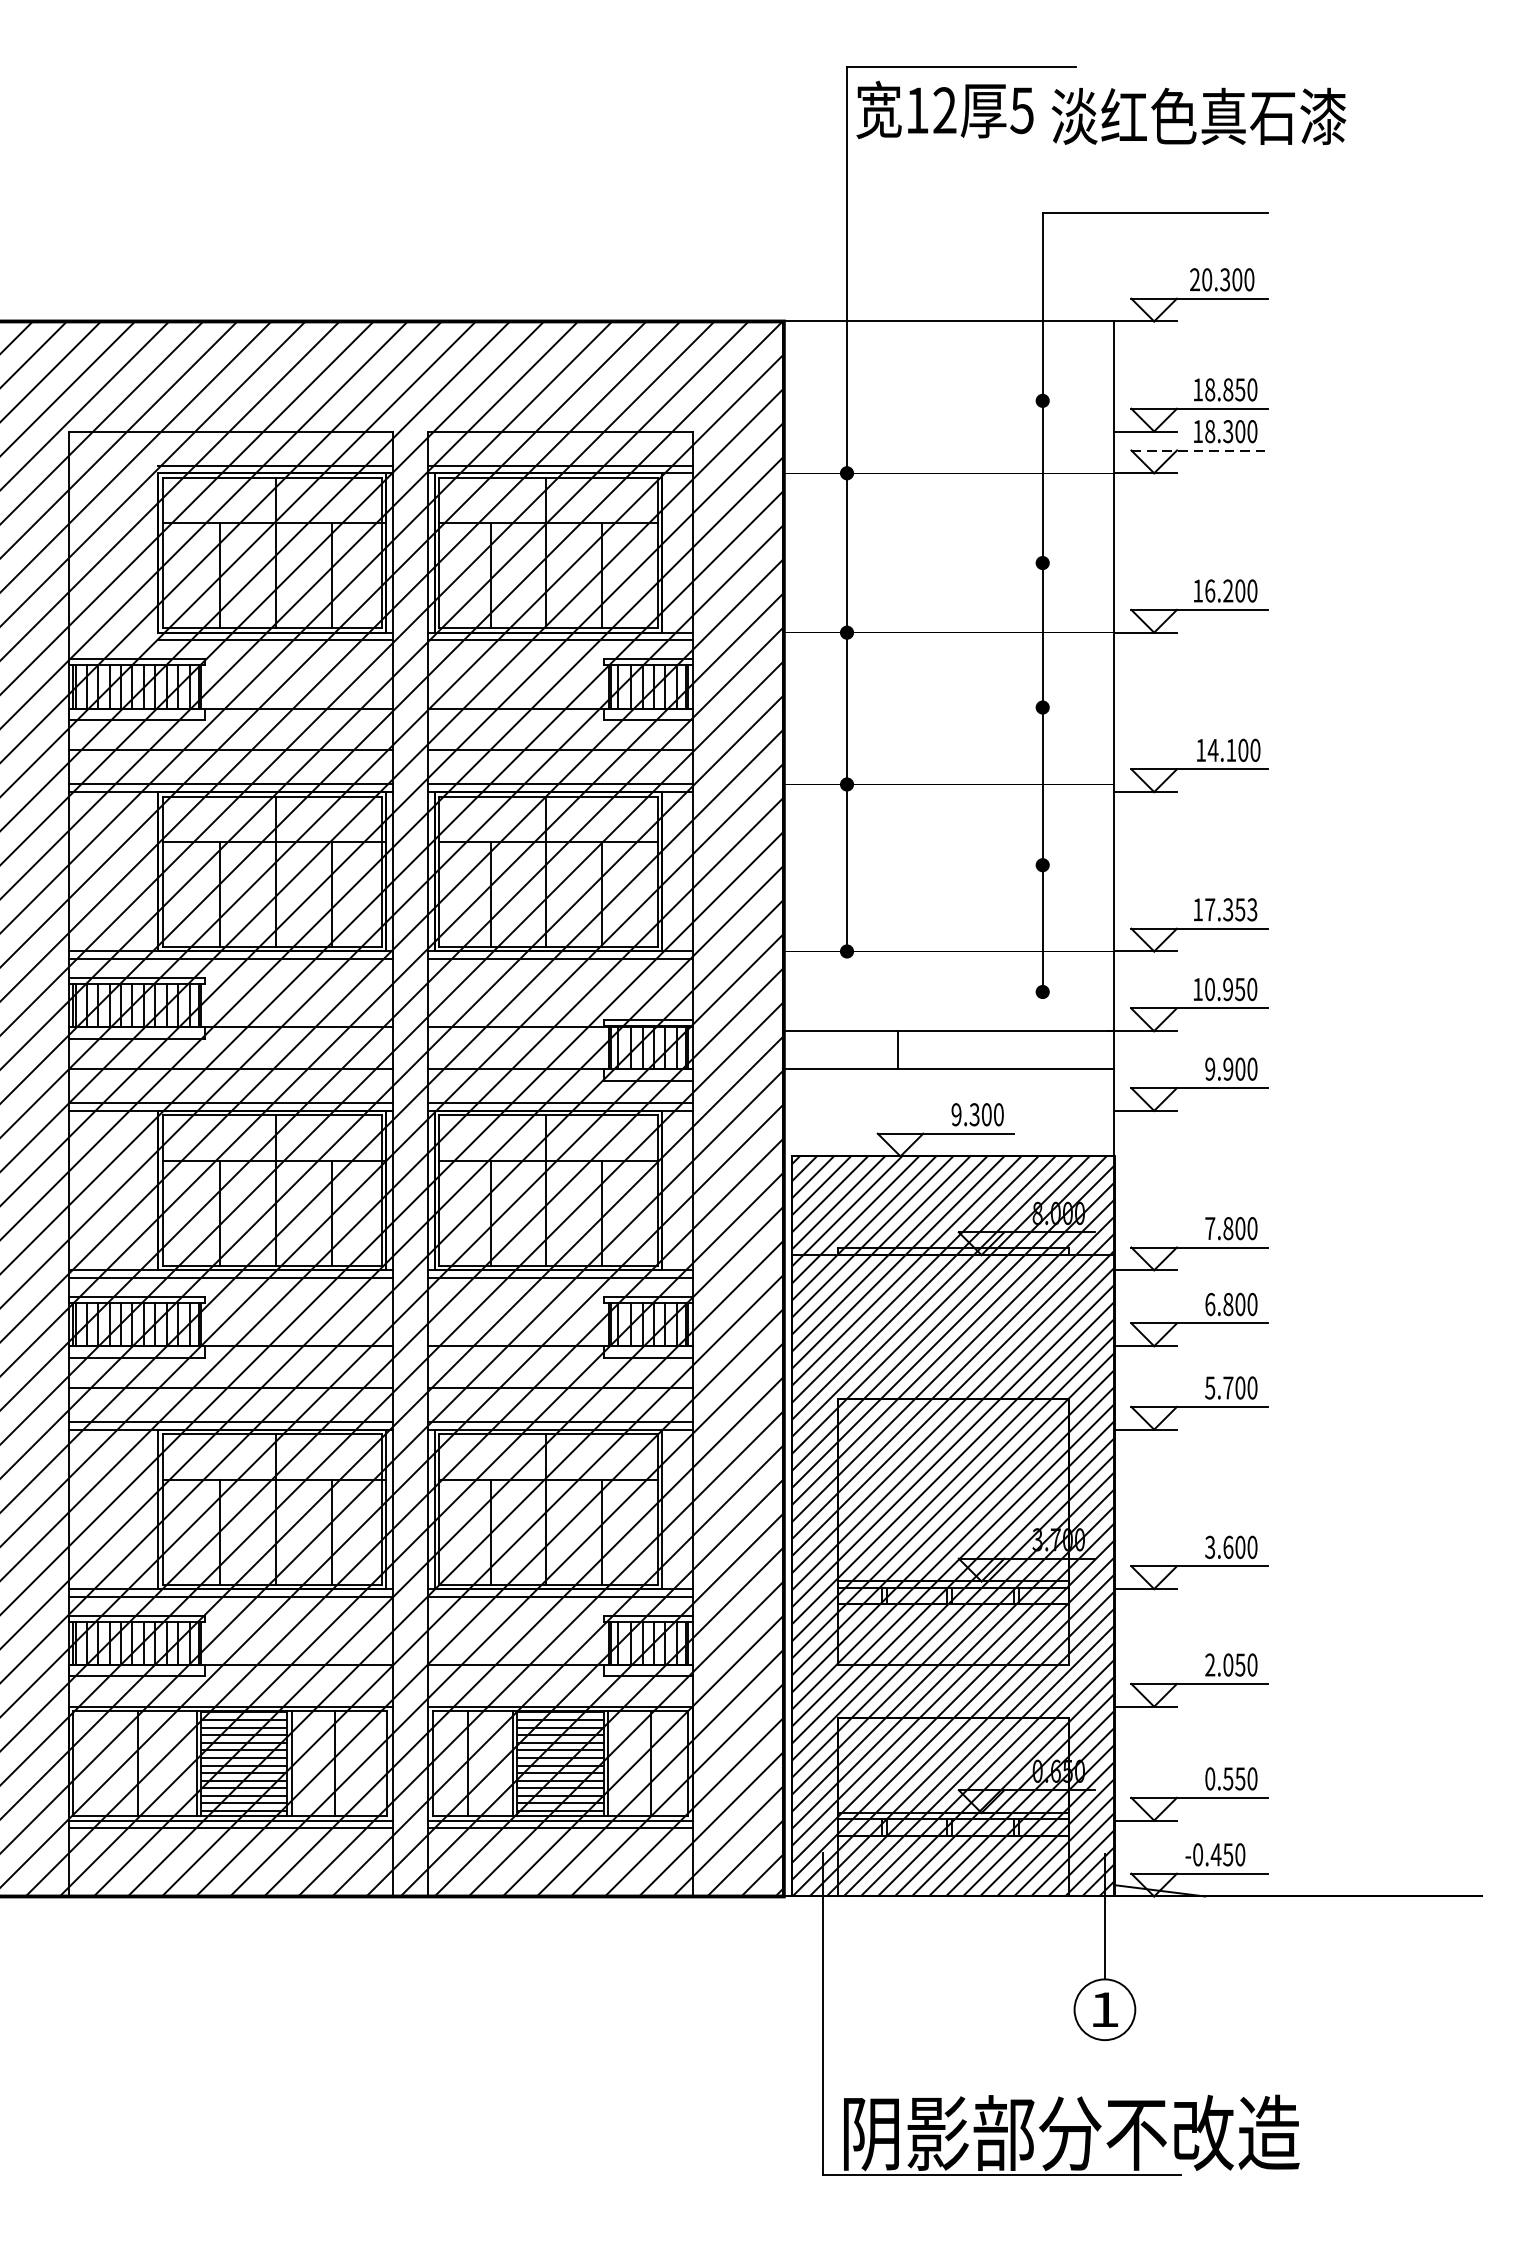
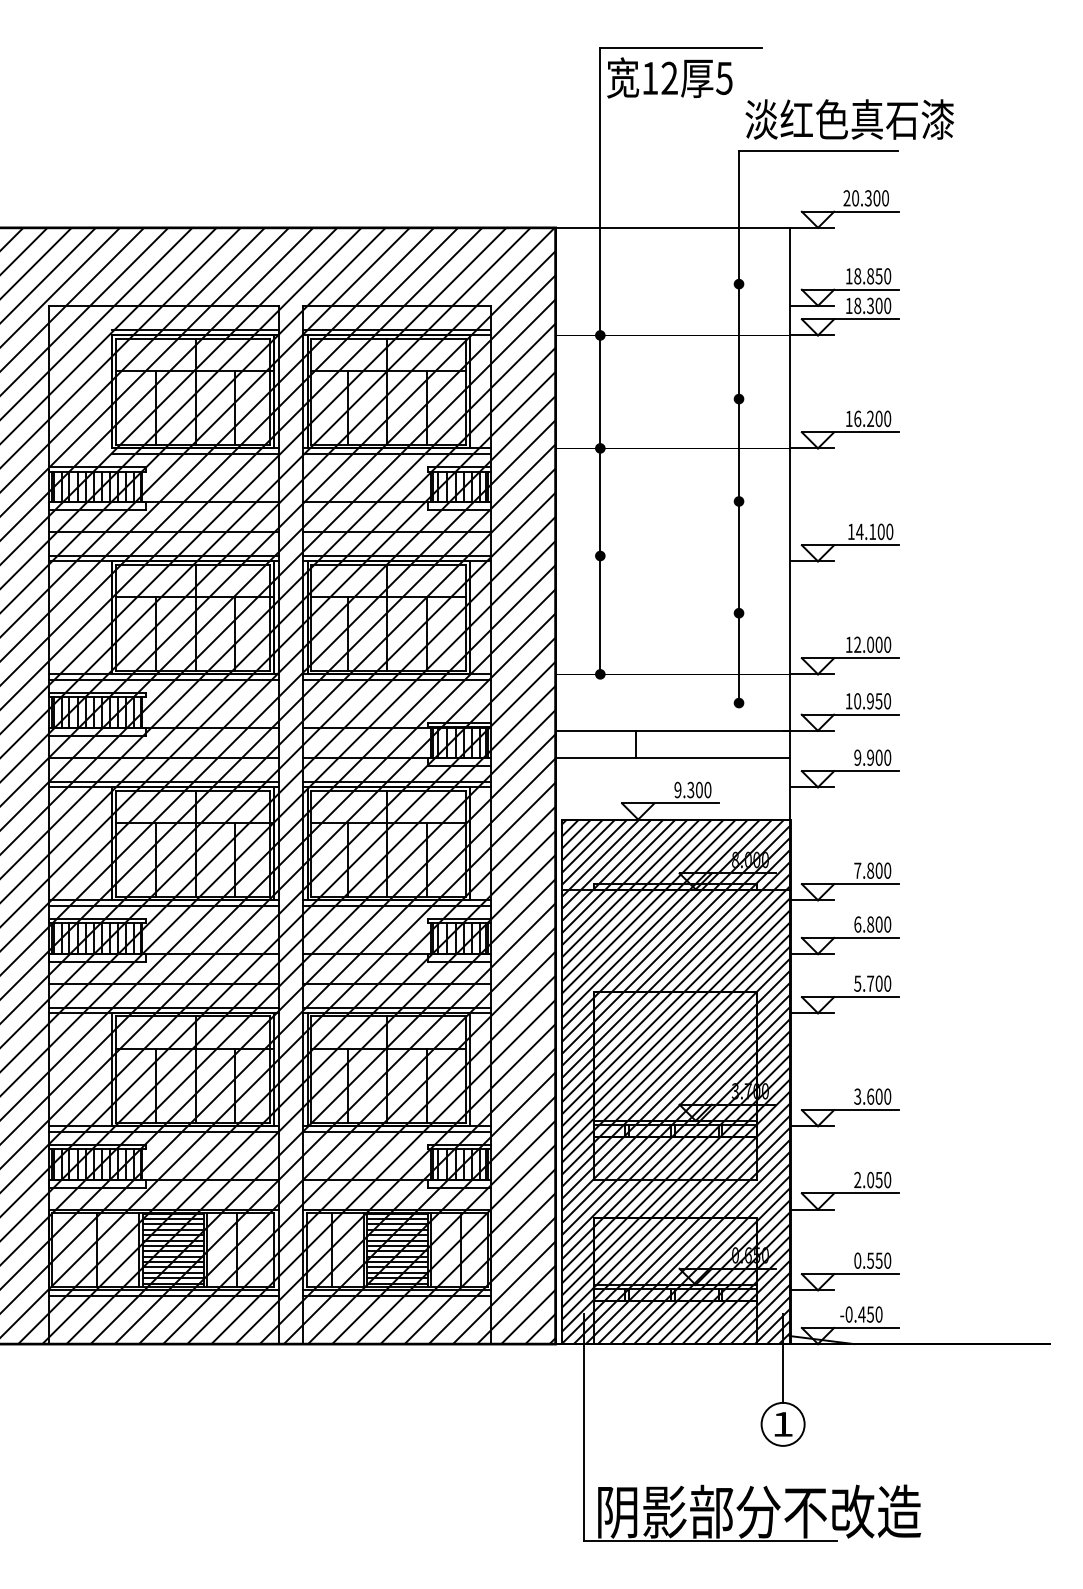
text: (1198, 116) -> (849, 119), moved
line: (1199, 450) -> (850, 319), dashed -> solid
text: (1231, 909) -> (872, 644), 17.353 -> 12.000

